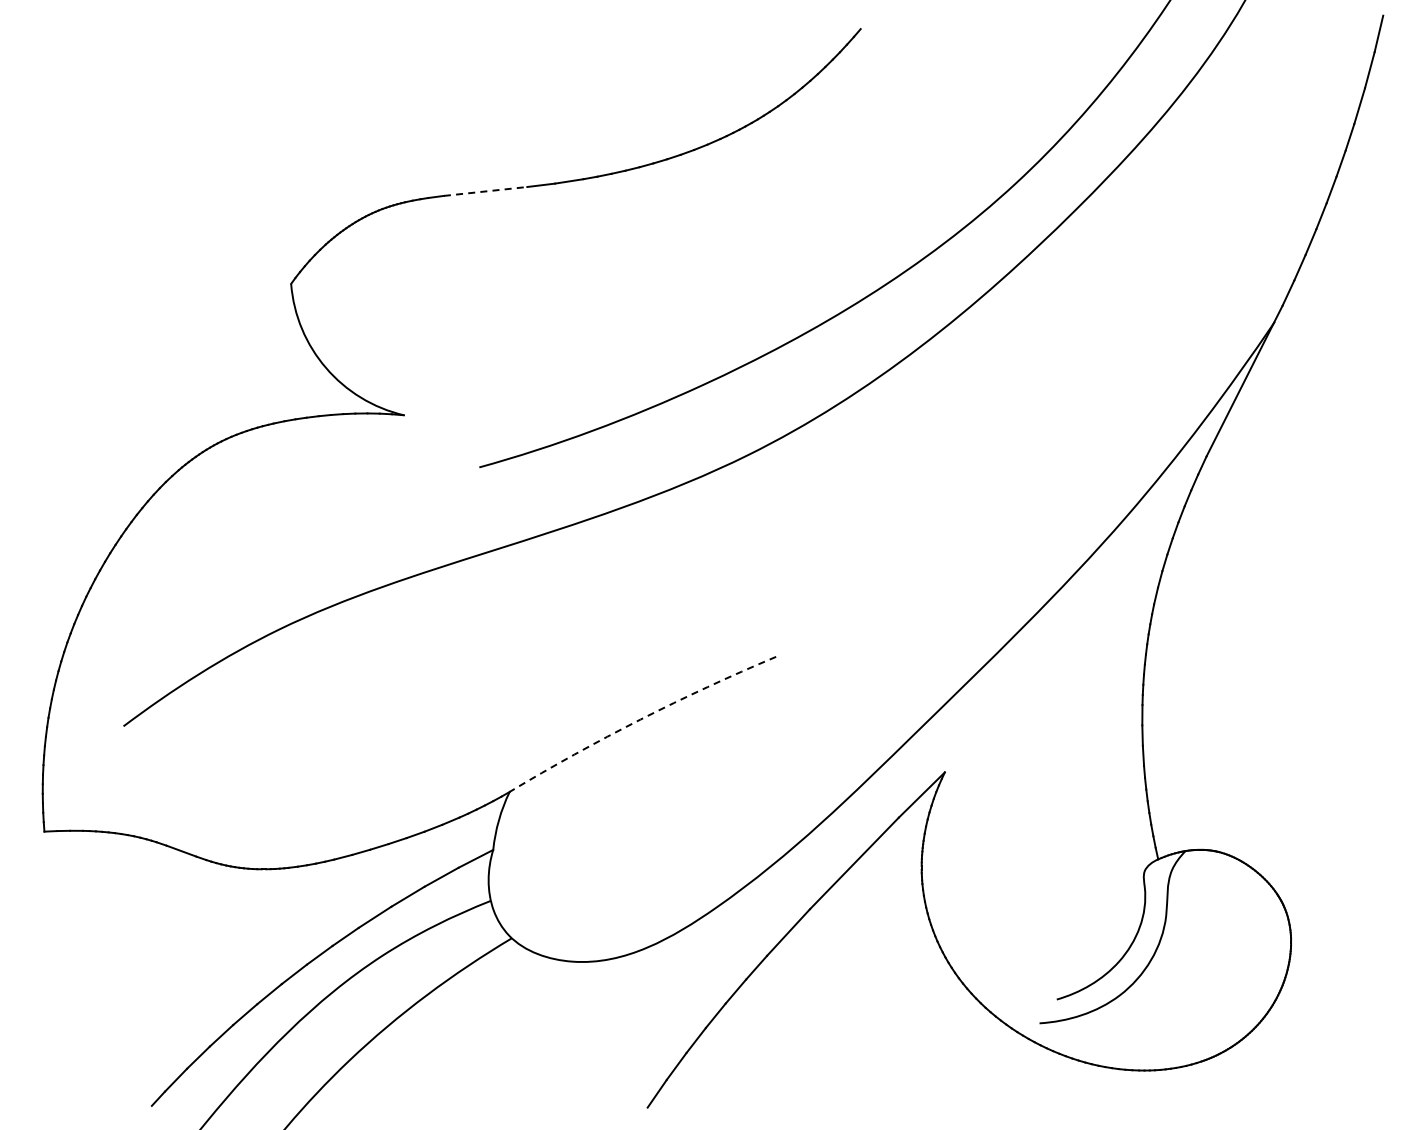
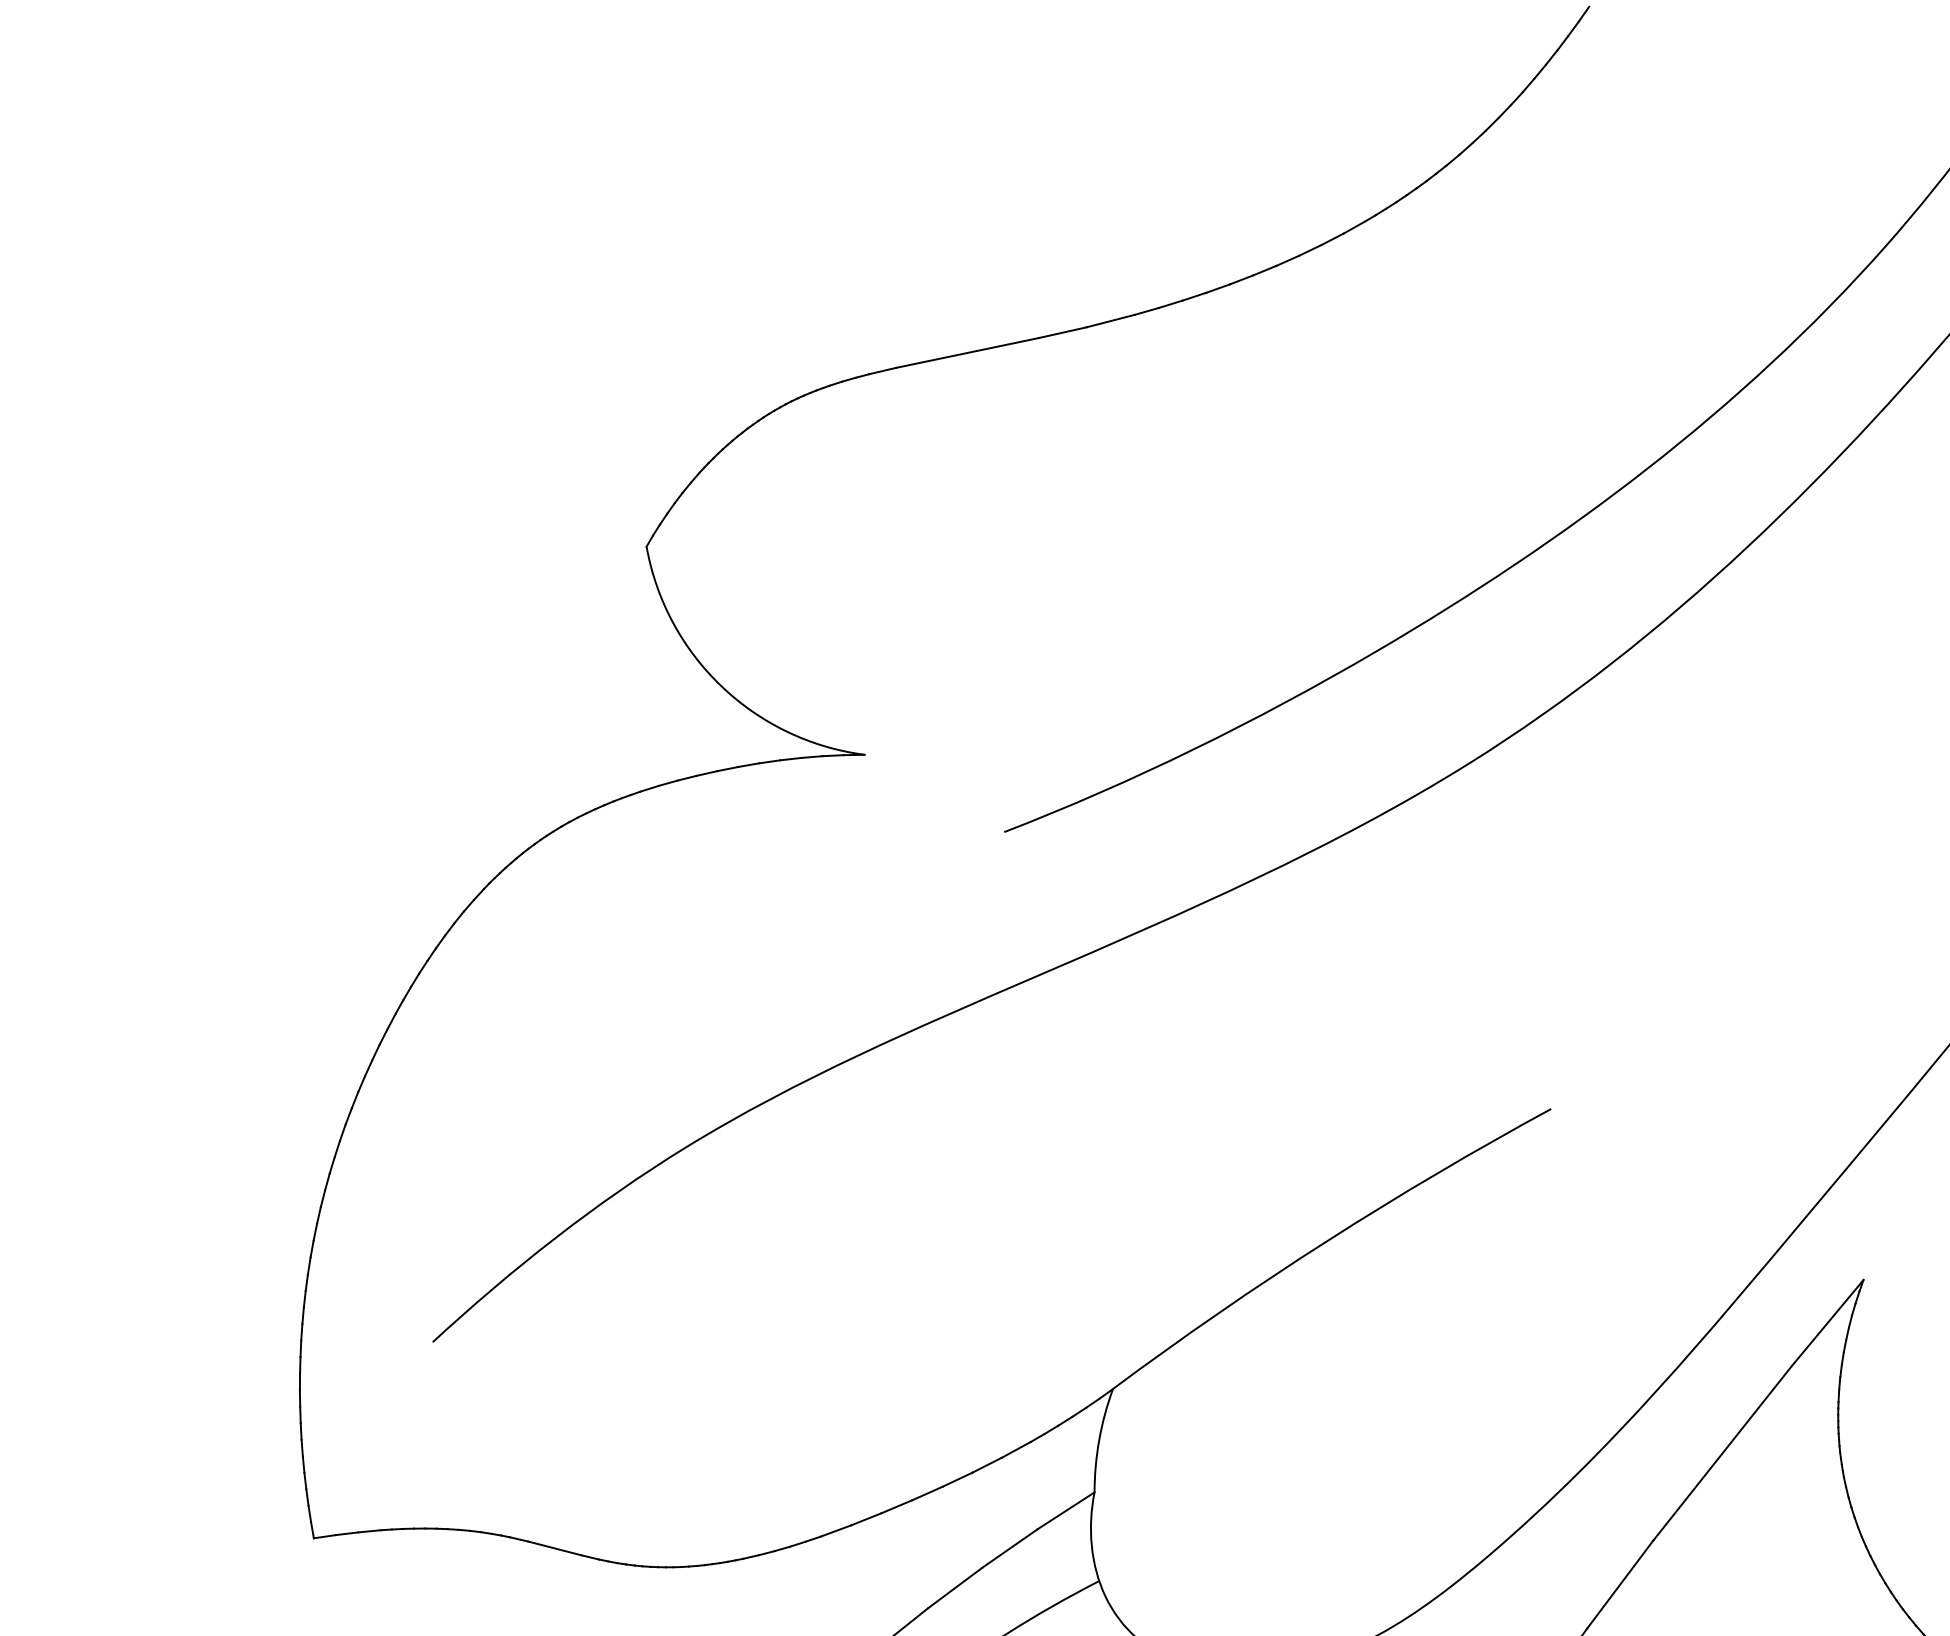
line: (485, 191) -> (967, 353), dashed -> solid
arc: (640, 719) -> (1327, 1240), dashed -> solid

